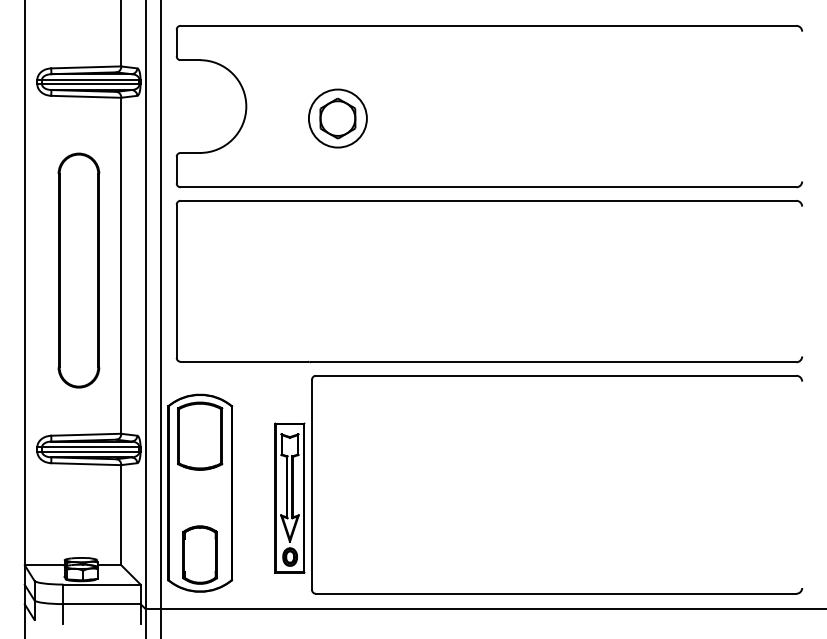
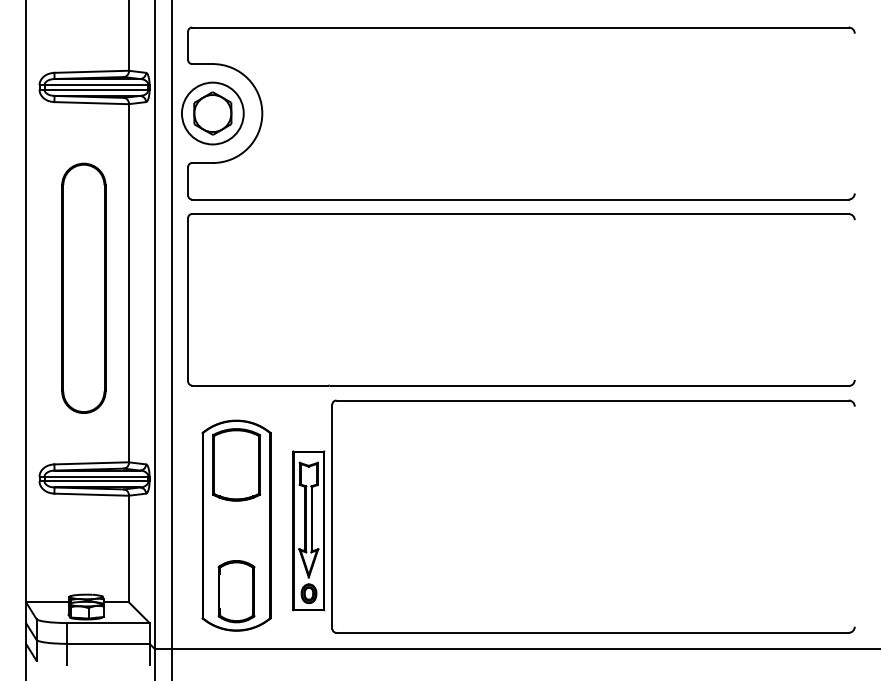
part: (337, 118) -> (212, 113), moved
part: (200, 492) -> (236, 524), moved

